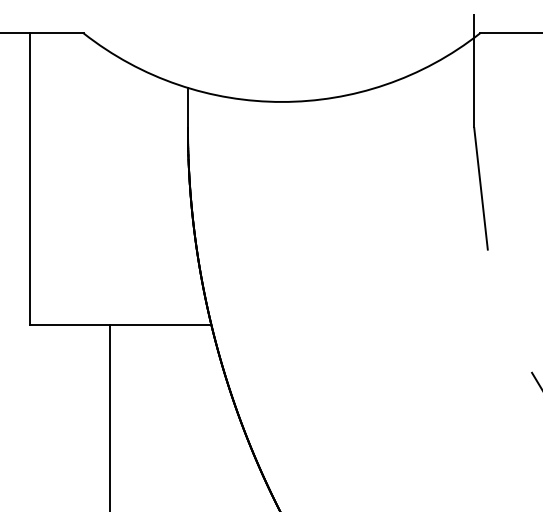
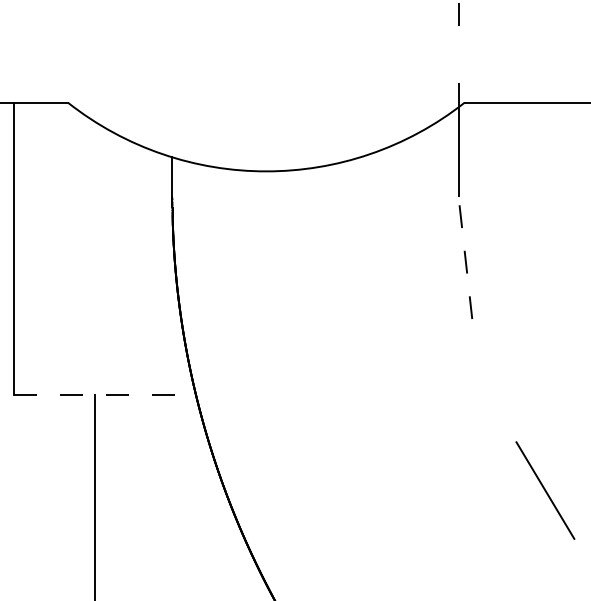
line: (481, 188) -> (465, 257), solid -> dashed
line: (121, 325) -> (105, 394), solid -> dashed

